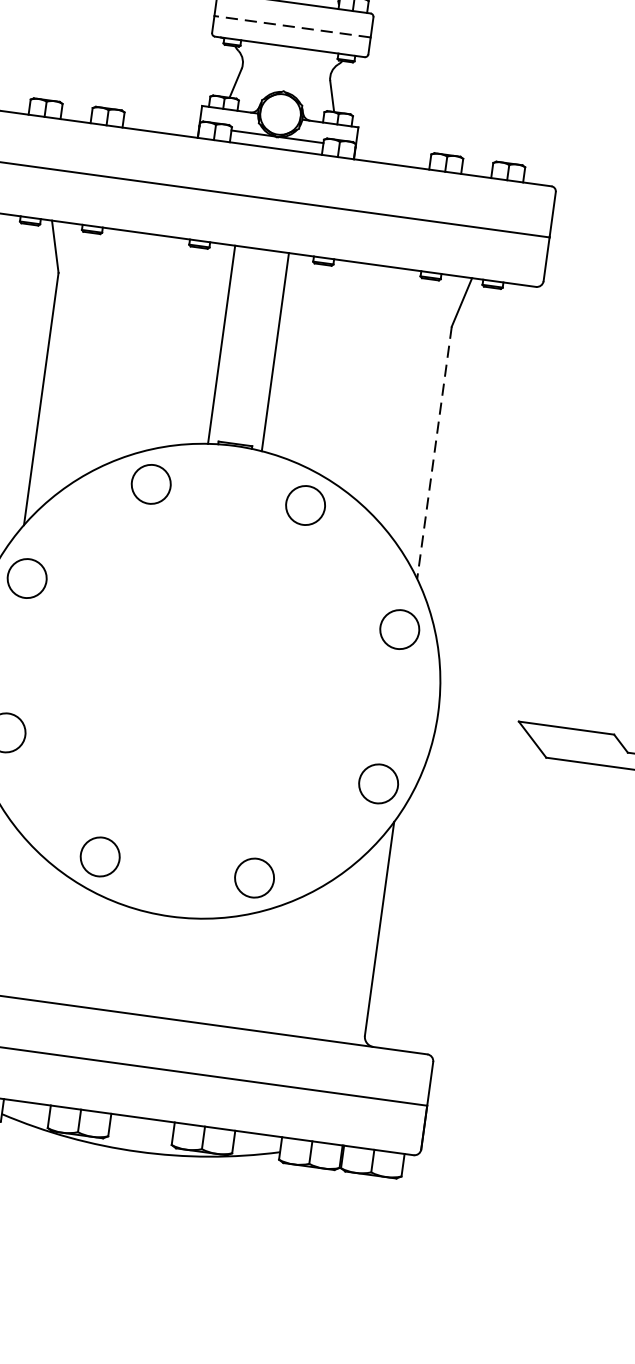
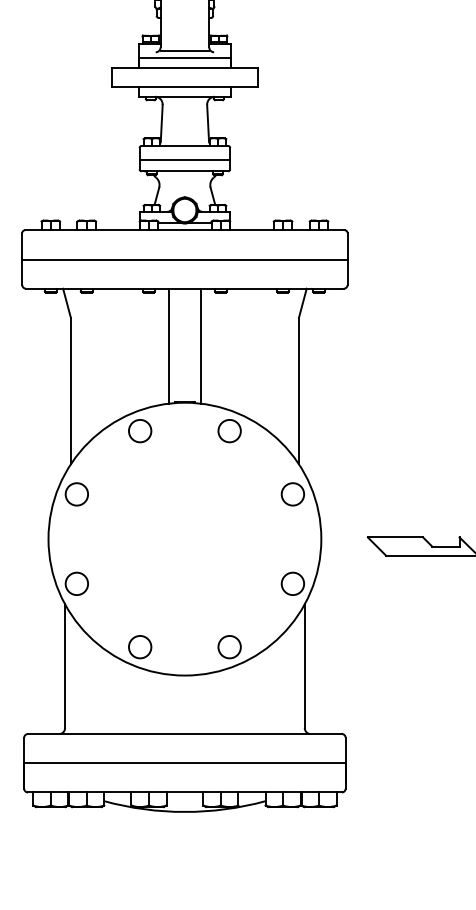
line: (291, 26) -> (184, 159), dashed -> solid
line: (433, 453) -> (298, 391), dashed -> solid

